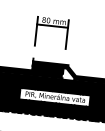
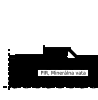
part: (51, 32) -> (55, 25), removed

